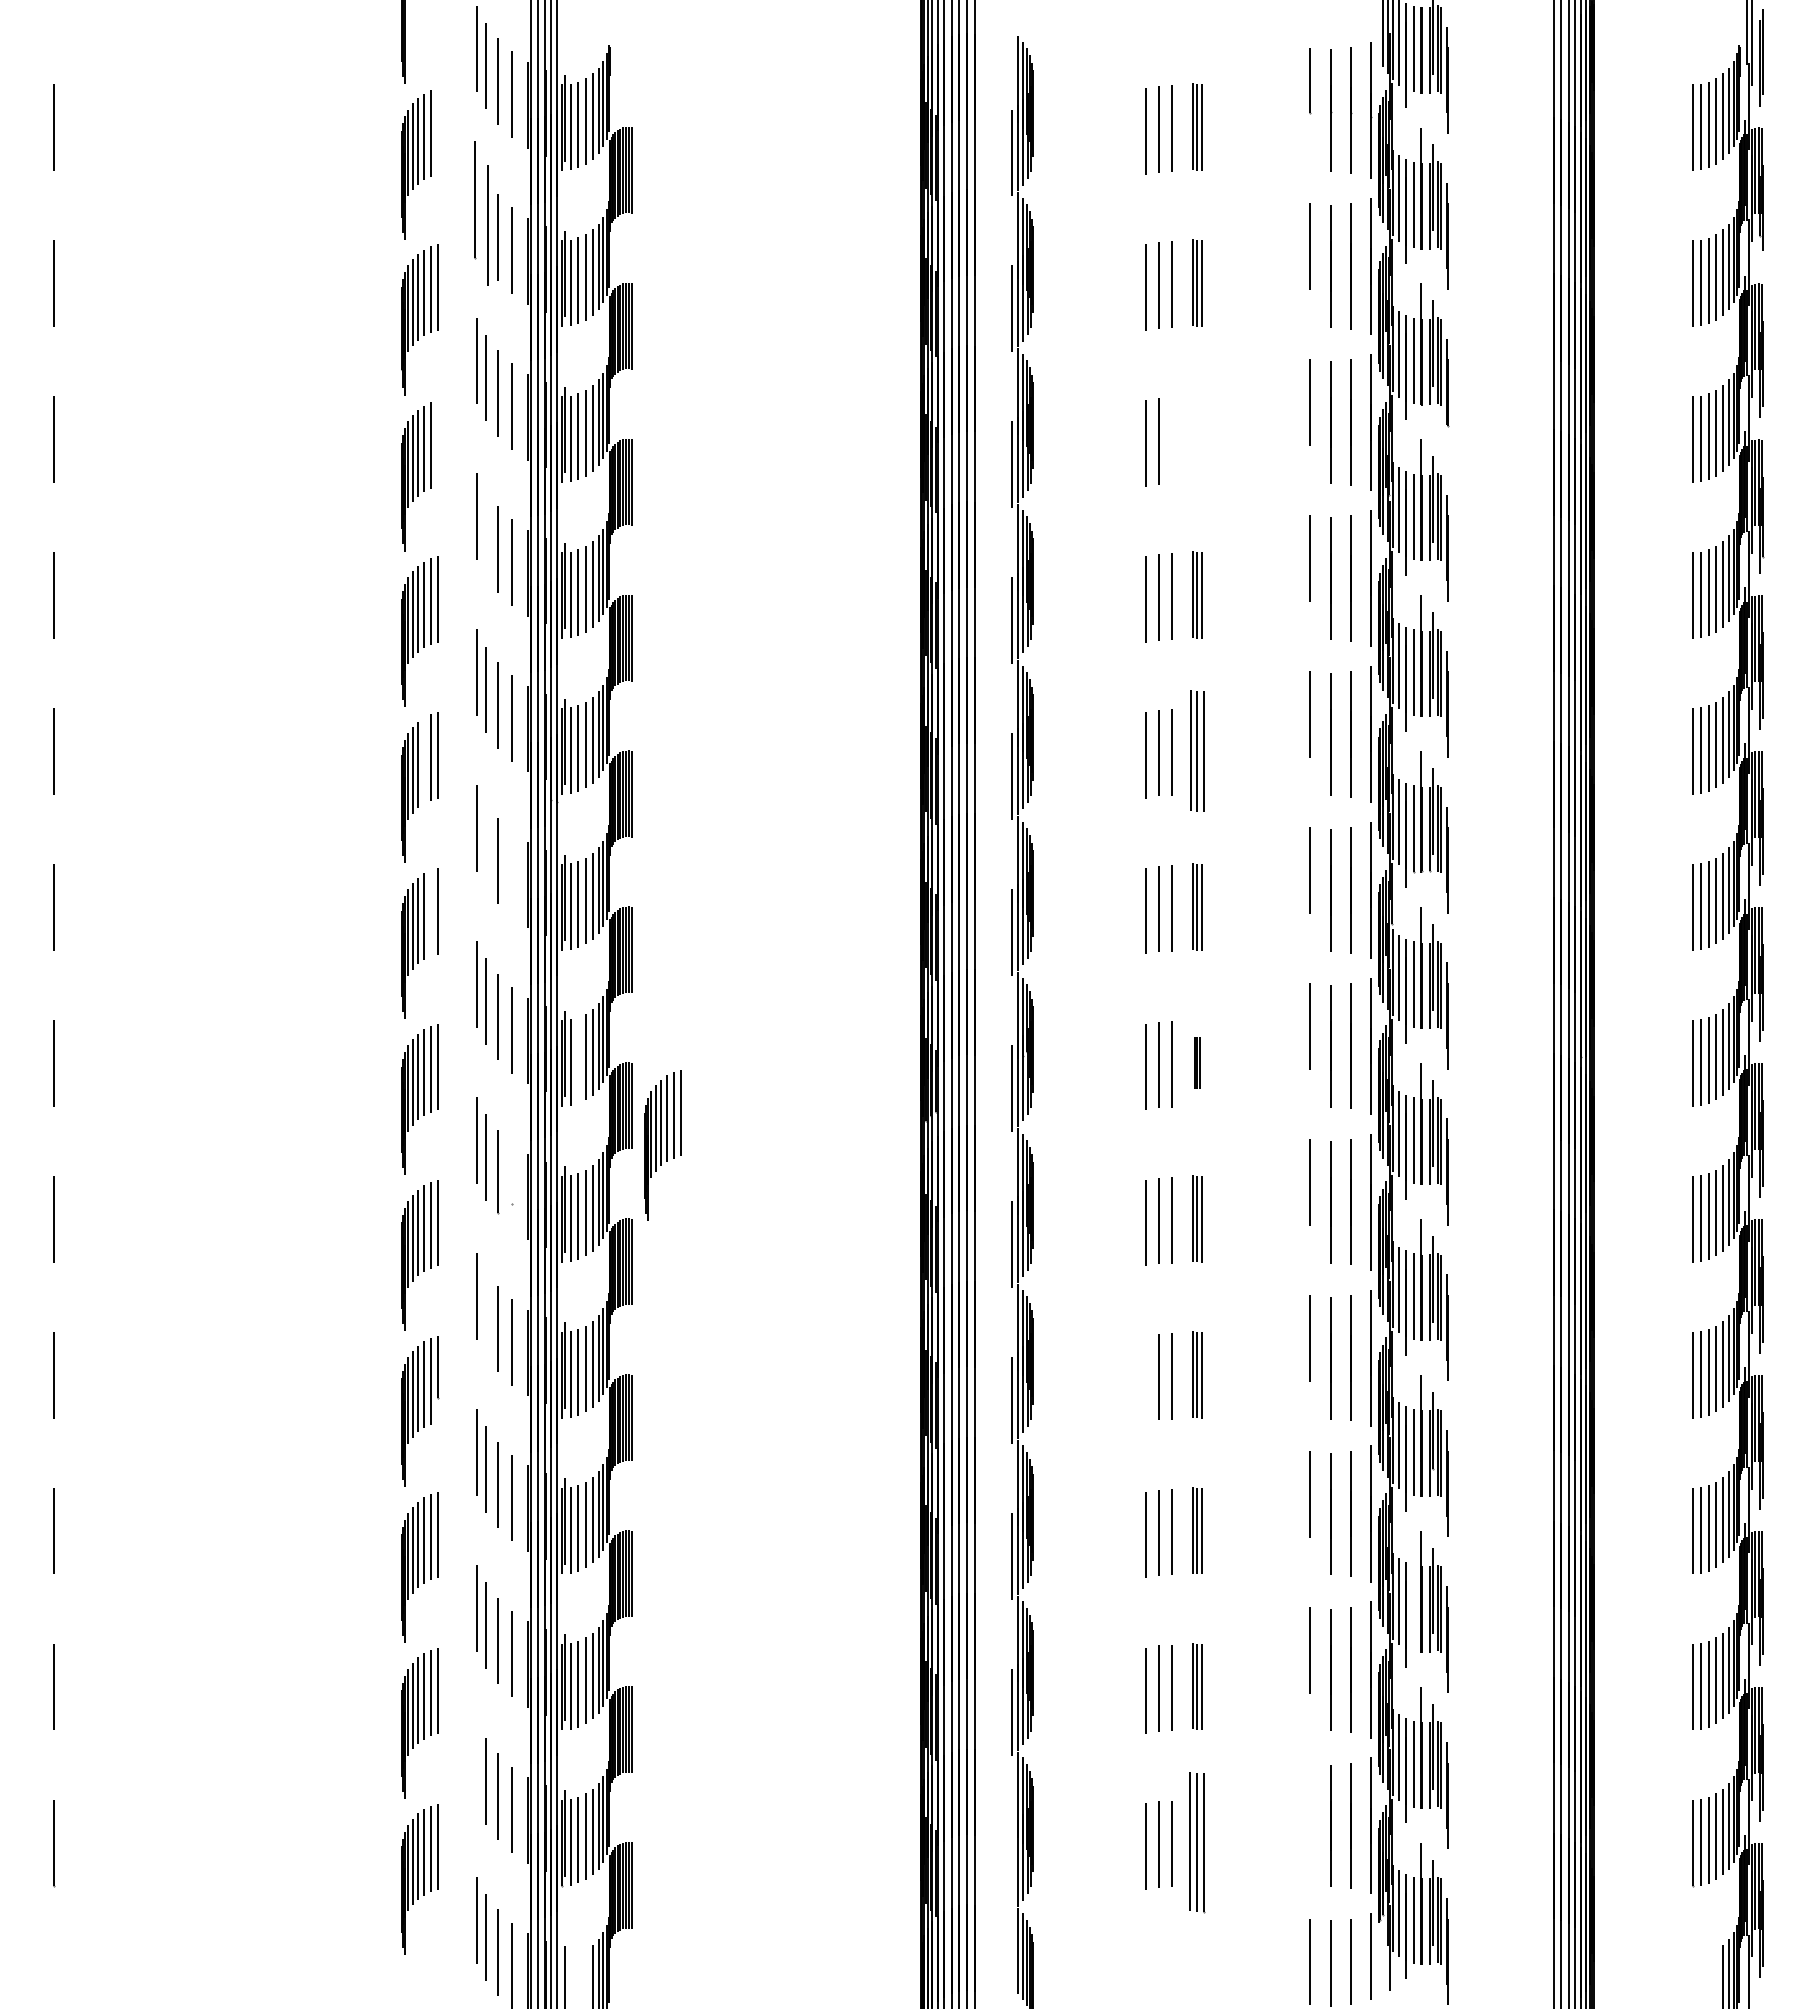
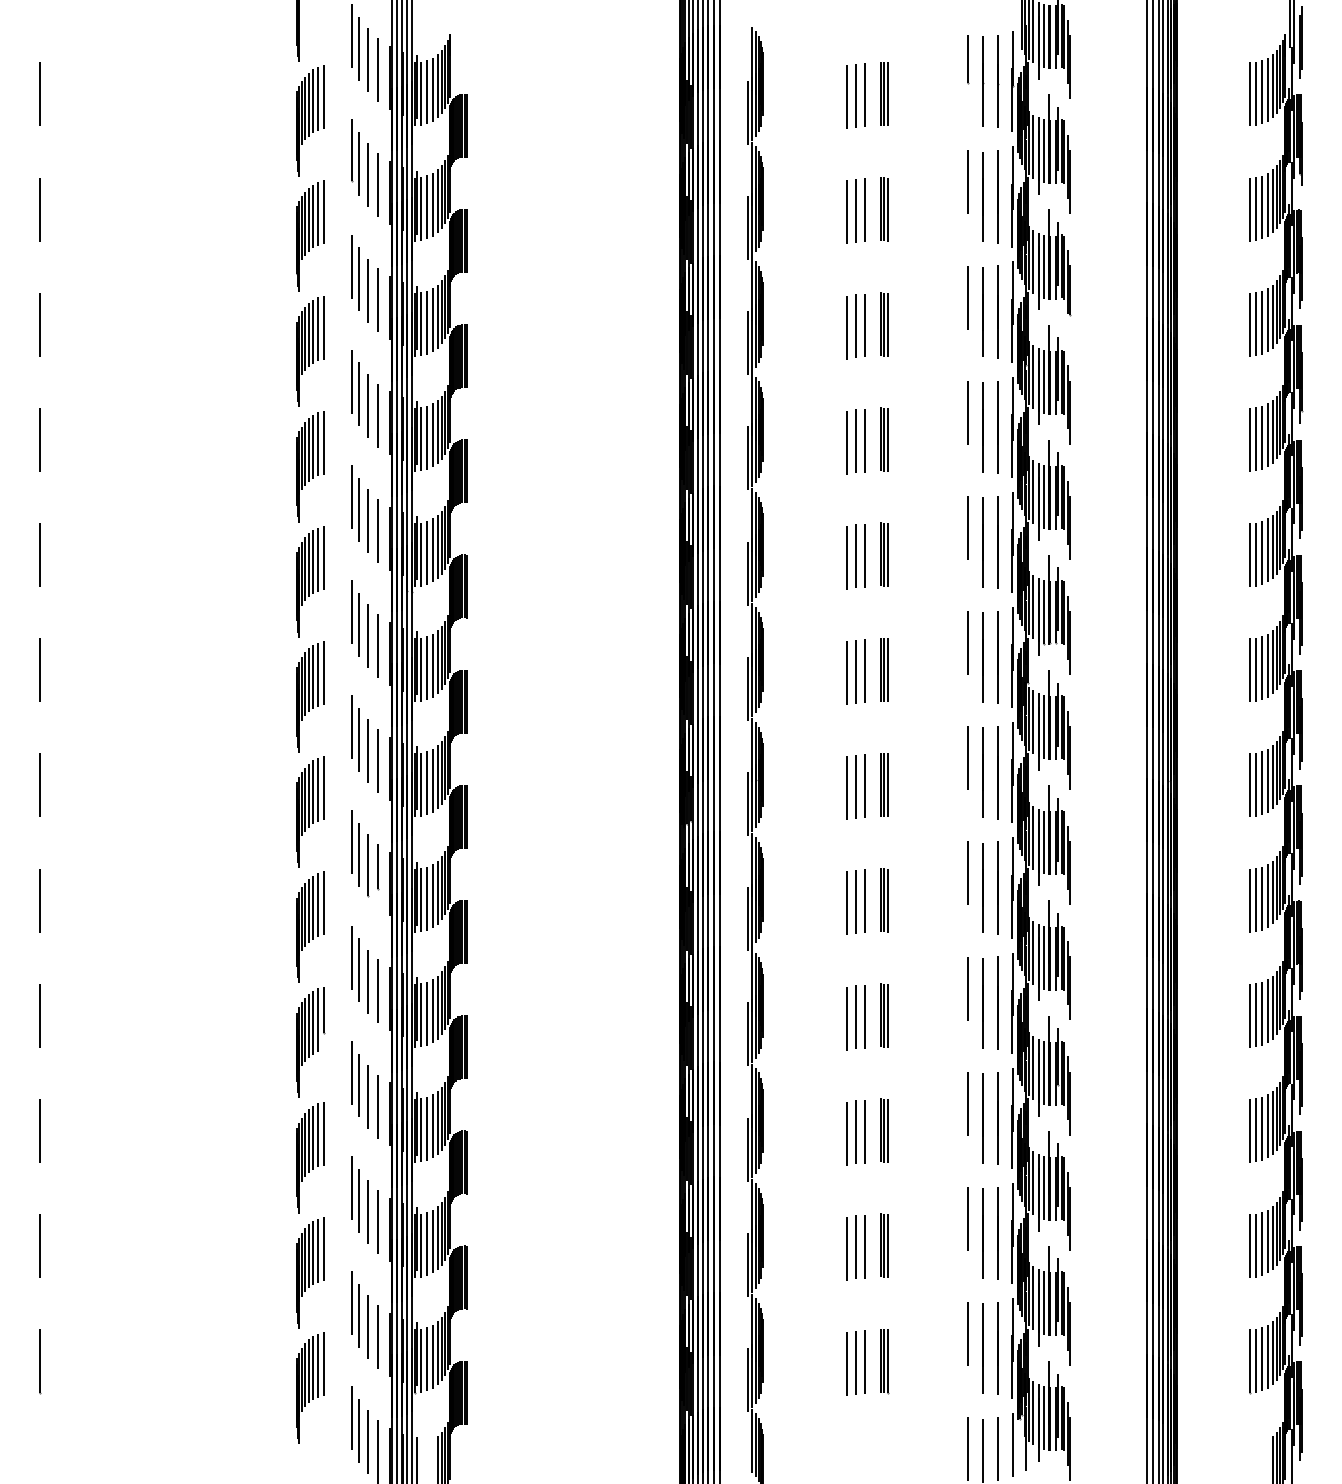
line: (438, 131) -> (323, 97), added
part: (481, 213) -> (355, 157), size x0.71
part: (1197, 438) -> (884, 323), added
line: (1171, 440) -> (865, 325), added
line: (438, 443) -> (323, 327), added
line: (485, 533) -> (358, 394), added
part: (1197, 750) -> (884, 554), size x0.71
line: (424, 760) -> (313, 561), added
line: (486, 845) -> (359, 624), added
line: (512, 874) -> (378, 645), added
line: (431, 913) -> (318, 674), added
line: (578, 1060) -> (427, 783), added
part: (1197, 1062) -> (884, 784), size x1.67
part: (662, 1145) -> (489, 846), removed
line: (512, 1172) -> (378, 866), added
line: (486, 1313) -> (359, 970), added
line: (1146, 1378) -> (846, 1018), added
line: (1414, 1608) -> (1044, 1188), added
line: (476, 1764) -> (351, 1303), added
line: (1309, 1805) -> (967, 1333), added
part: (1197, 1843) -> (884, 1361), size x0.62
line: (1012, 1867) -> (747, 1379), added

